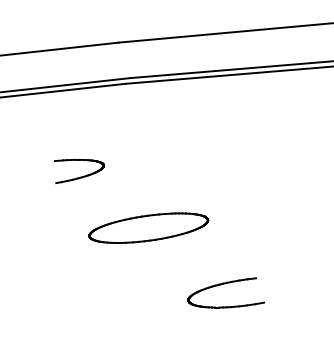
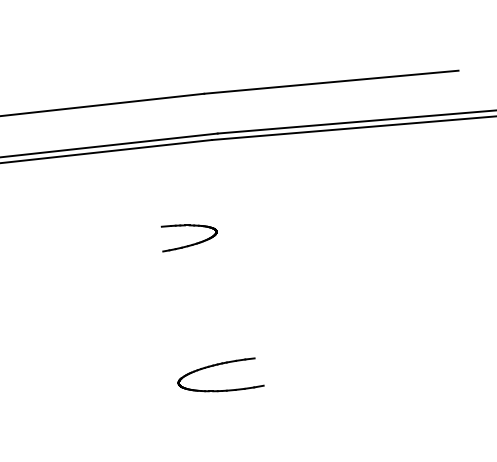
part: (79, 176) -> (189, 244), moved
part: (148, 227) -> (237, 301), removed
part: (223, 284) -> (218, 365), moved

